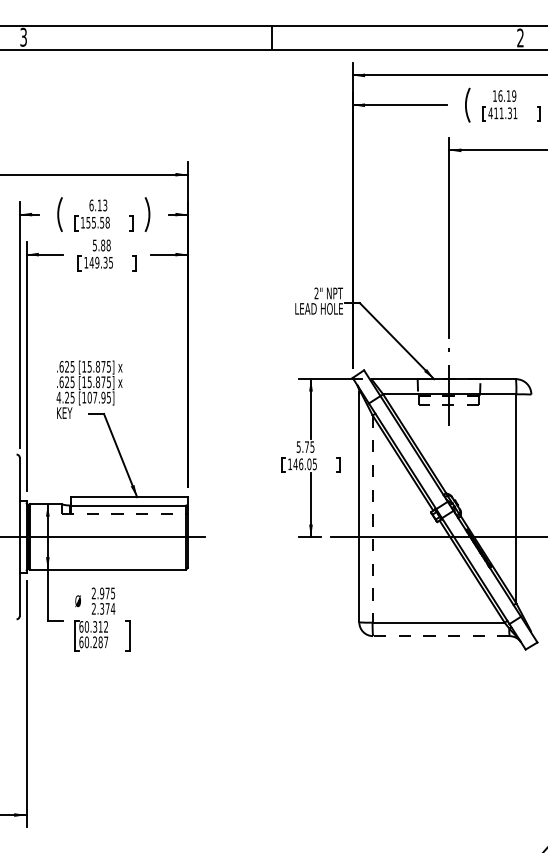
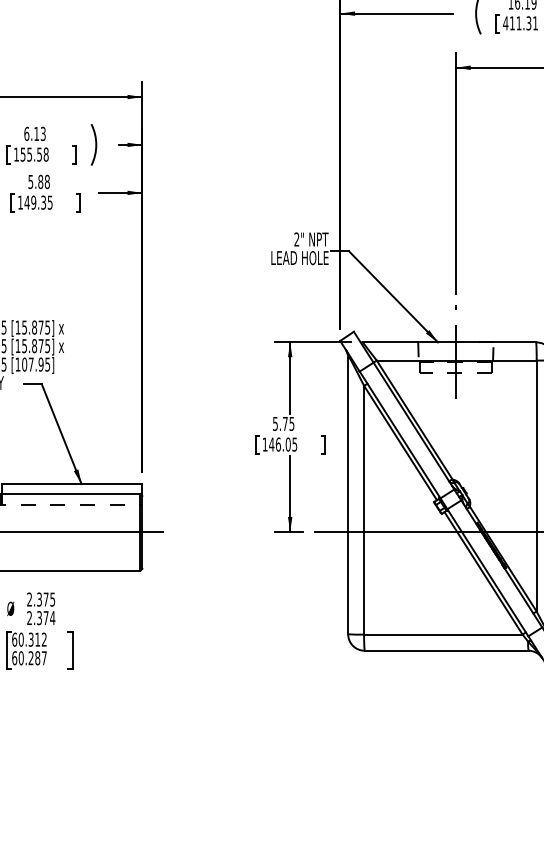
line: (372, 519) -> (363, 510), dashed -> solid
text: (102, 593) -> (39, 599), 2.975 -> 2.375
line: (440, 636) -> (445, 651), dashed -> solid

